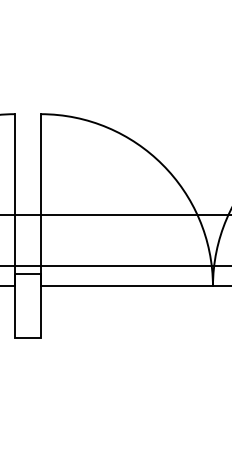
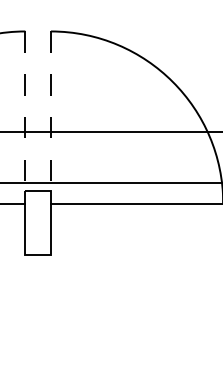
line: (15, 200) -> (25, 117), solid -> dashed
line: (40, 200) -> (50, 117), solid -> dashed

